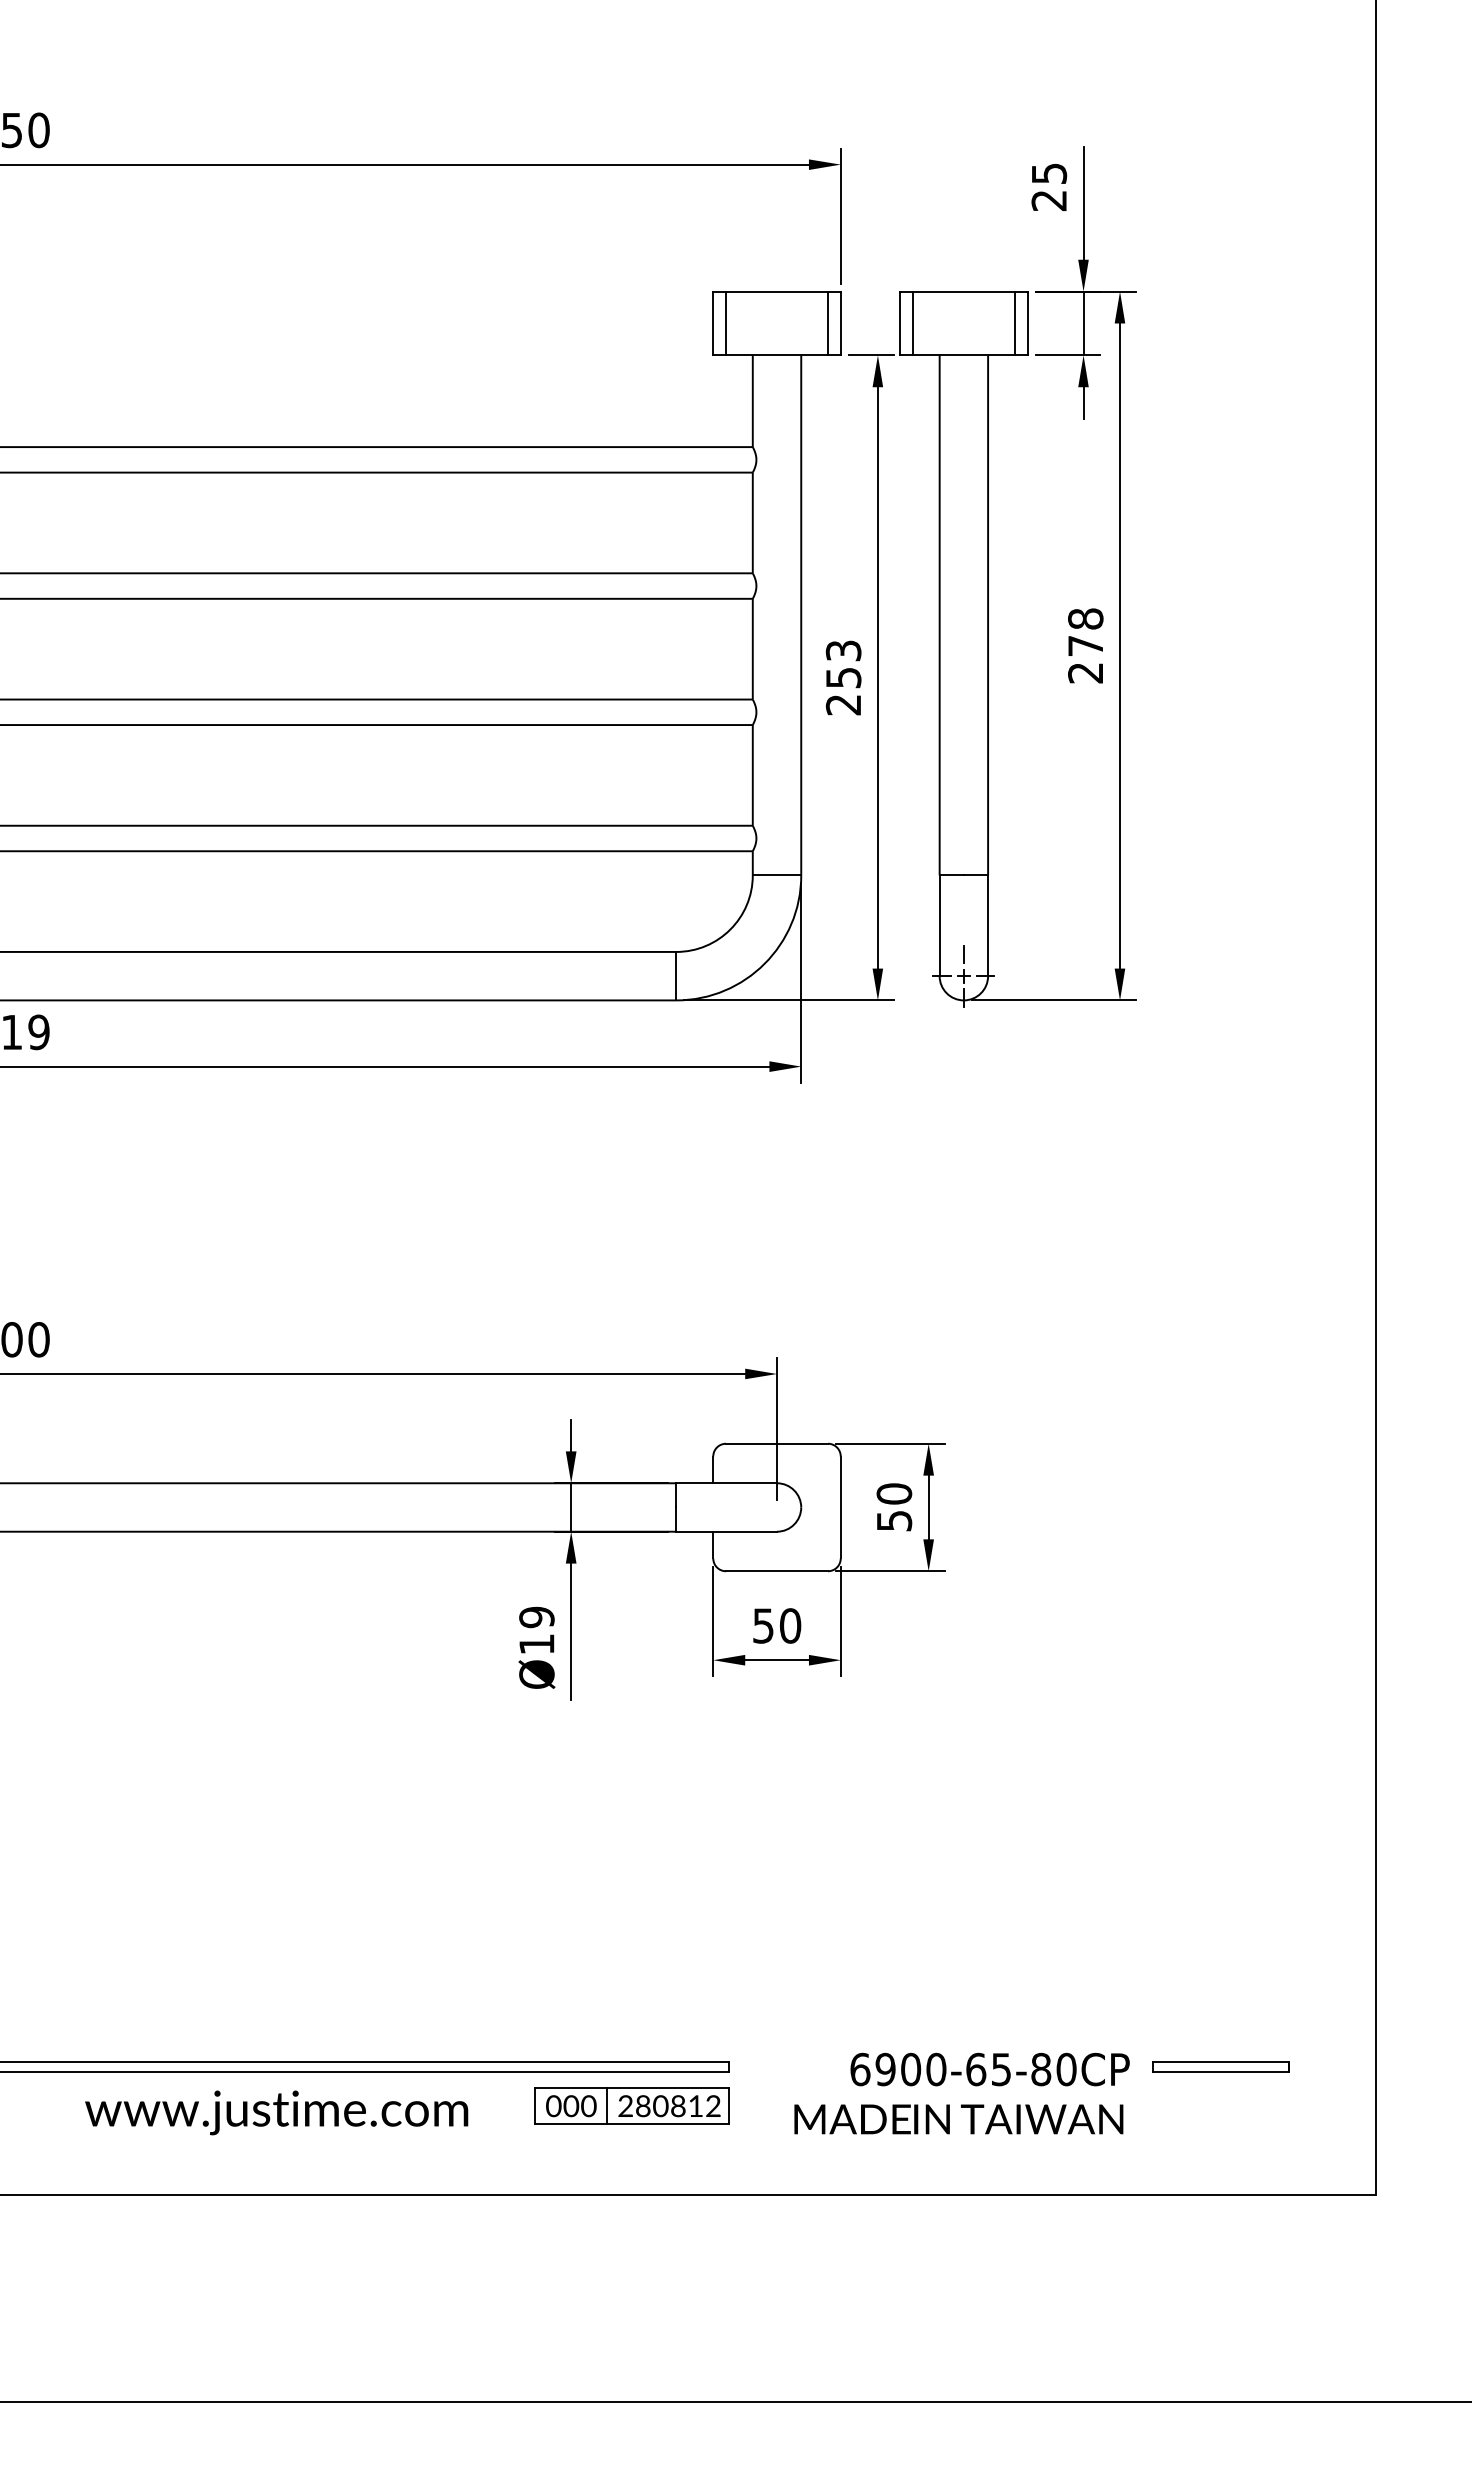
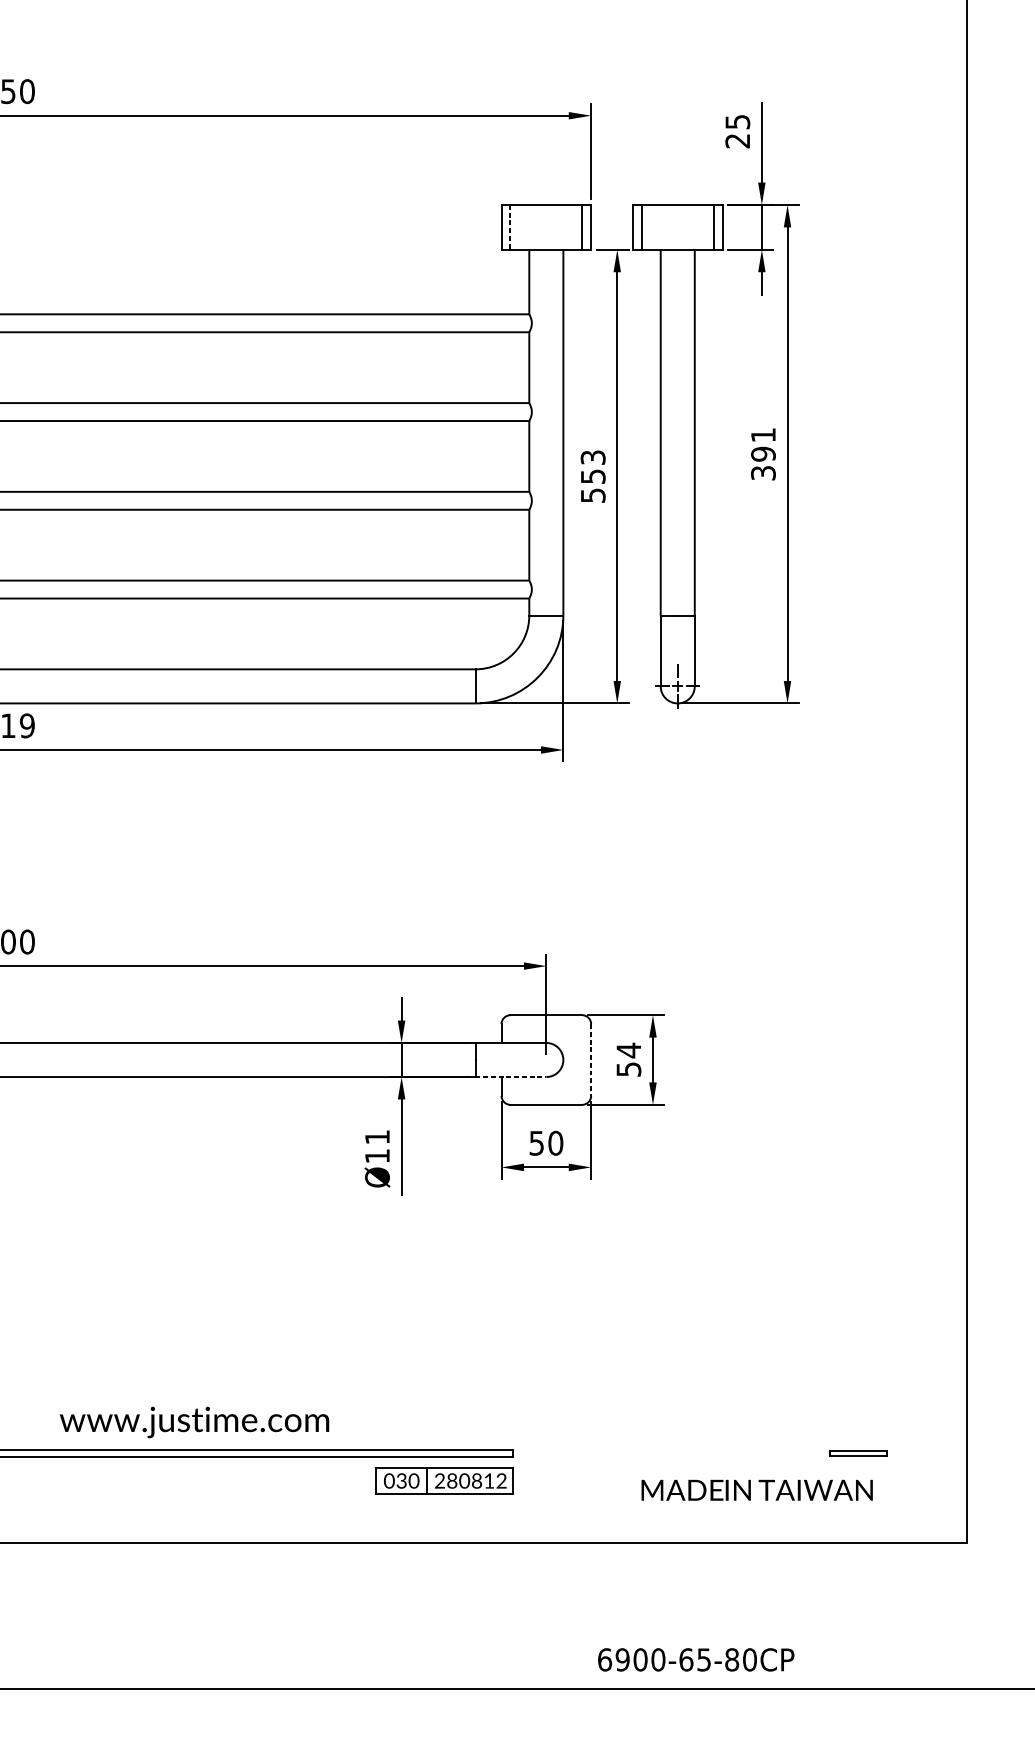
line: (726, 323) -> (510, 227), solid -> dashed
text: (1085, 645) -> (763, 453), 278 -> 391
text: (843, 705) -> (593, 496), 253 -> 553
text: (894, 1493) -> (628, 1050), 50 -> 54
line: (840, 1507) -> (590, 1060), solid -> dashed
line: (727, 1531) -> (511, 1076), solid -> dashed
text: (536, 1617) -> (377, 1137), Ø19 -> Ø11
part: (1220, 2066) -> (858, 1453), size x0.6
text: (989, 2069) -> (695, 1659), moved
text: (571, 2105) -> (401, 1480), 000 -> 030
text: (276, 2112) -> (194, 1422), moved
text: (958, 2119) -> (756, 1490), moved

